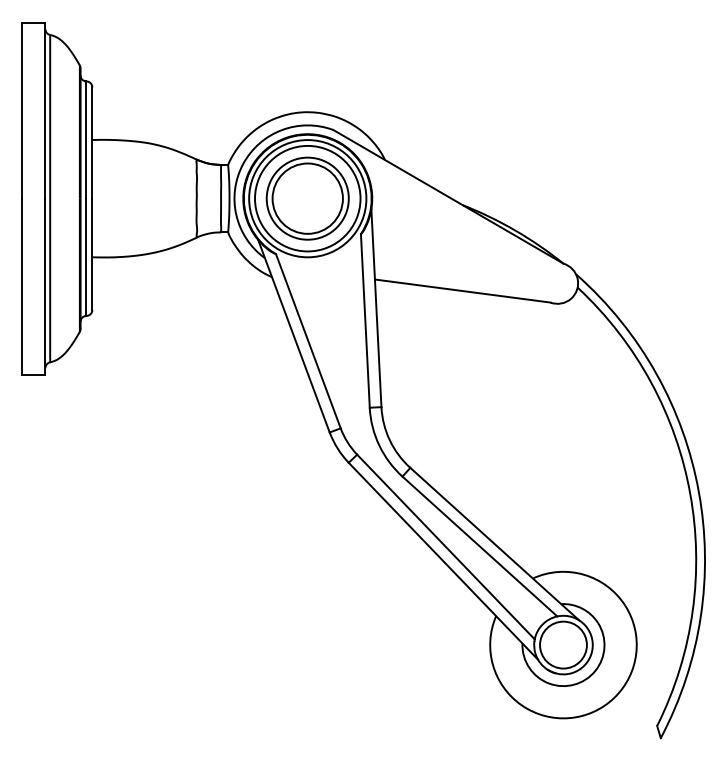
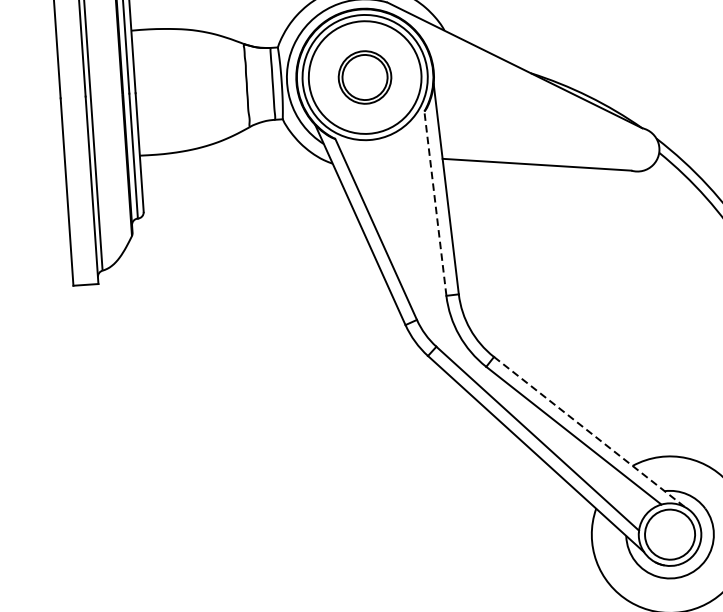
part: (307, 198) -> (364, 77), size x0.6
line: (365, 320) -> (435, 203), solid -> dashed
line: (494, 544) -> (589, 432), solid -> dashed

